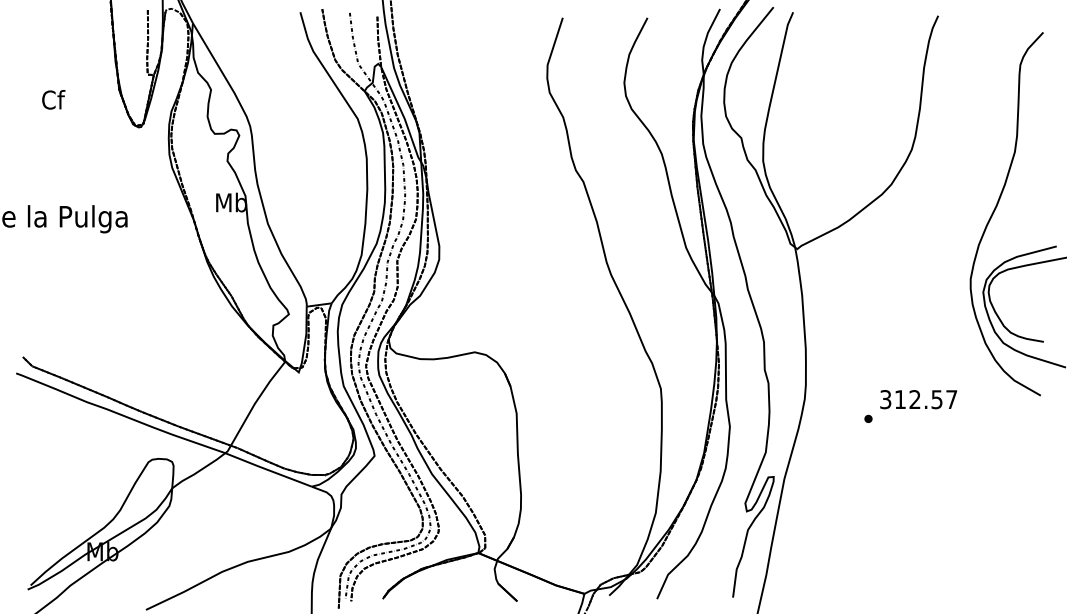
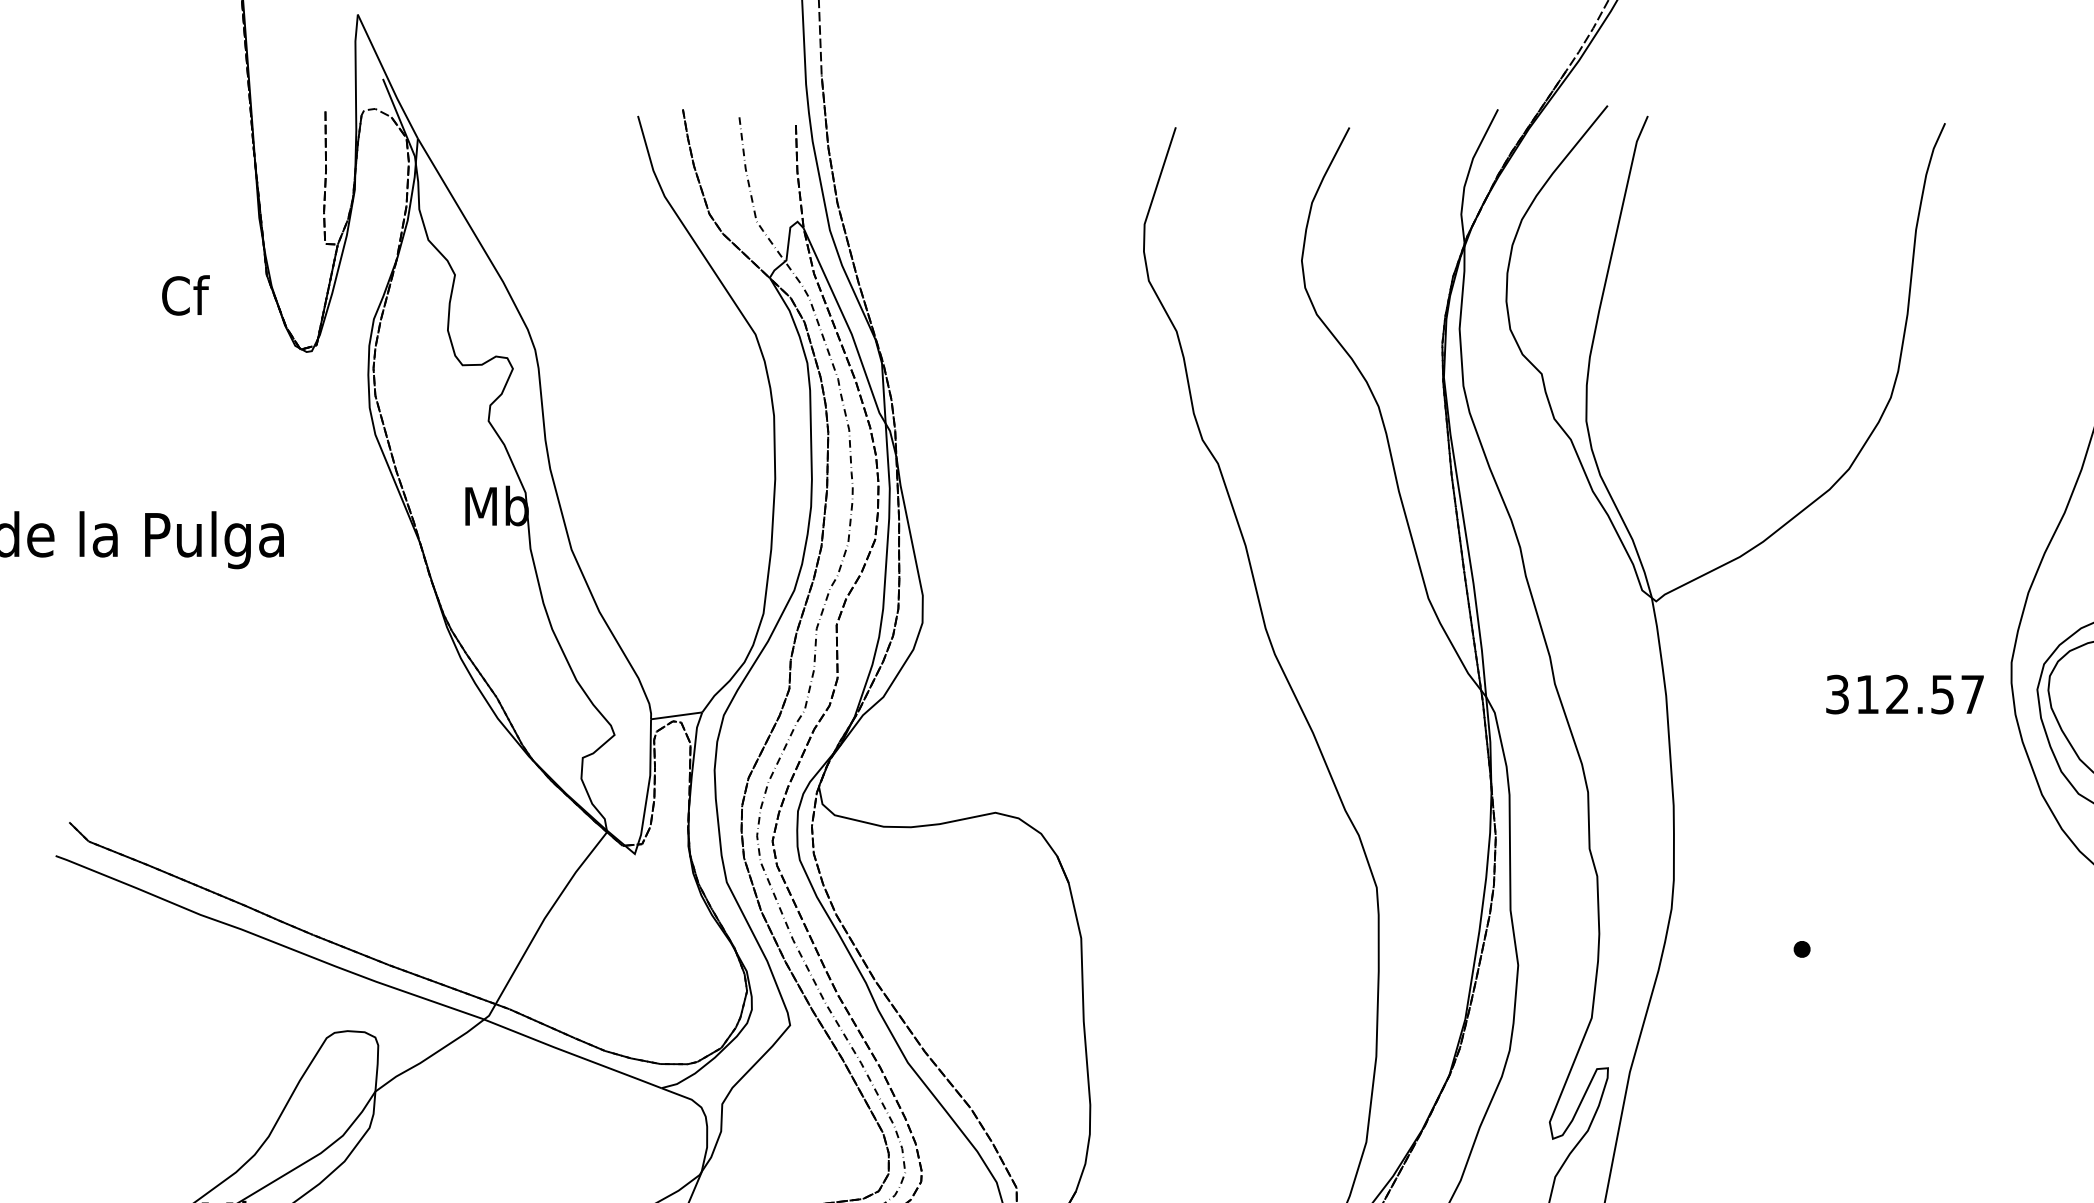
text: (53, 99) -> (185, 294), moved
text: (918, 399) -> (1904, 694), moved

